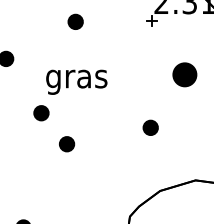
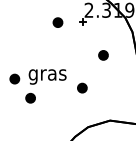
part: (74, 21) -> (57, 22), moved
part: (184, 75) -> (103, 55), size x0.62
text: (76, 81) -> (47, 76), moved

